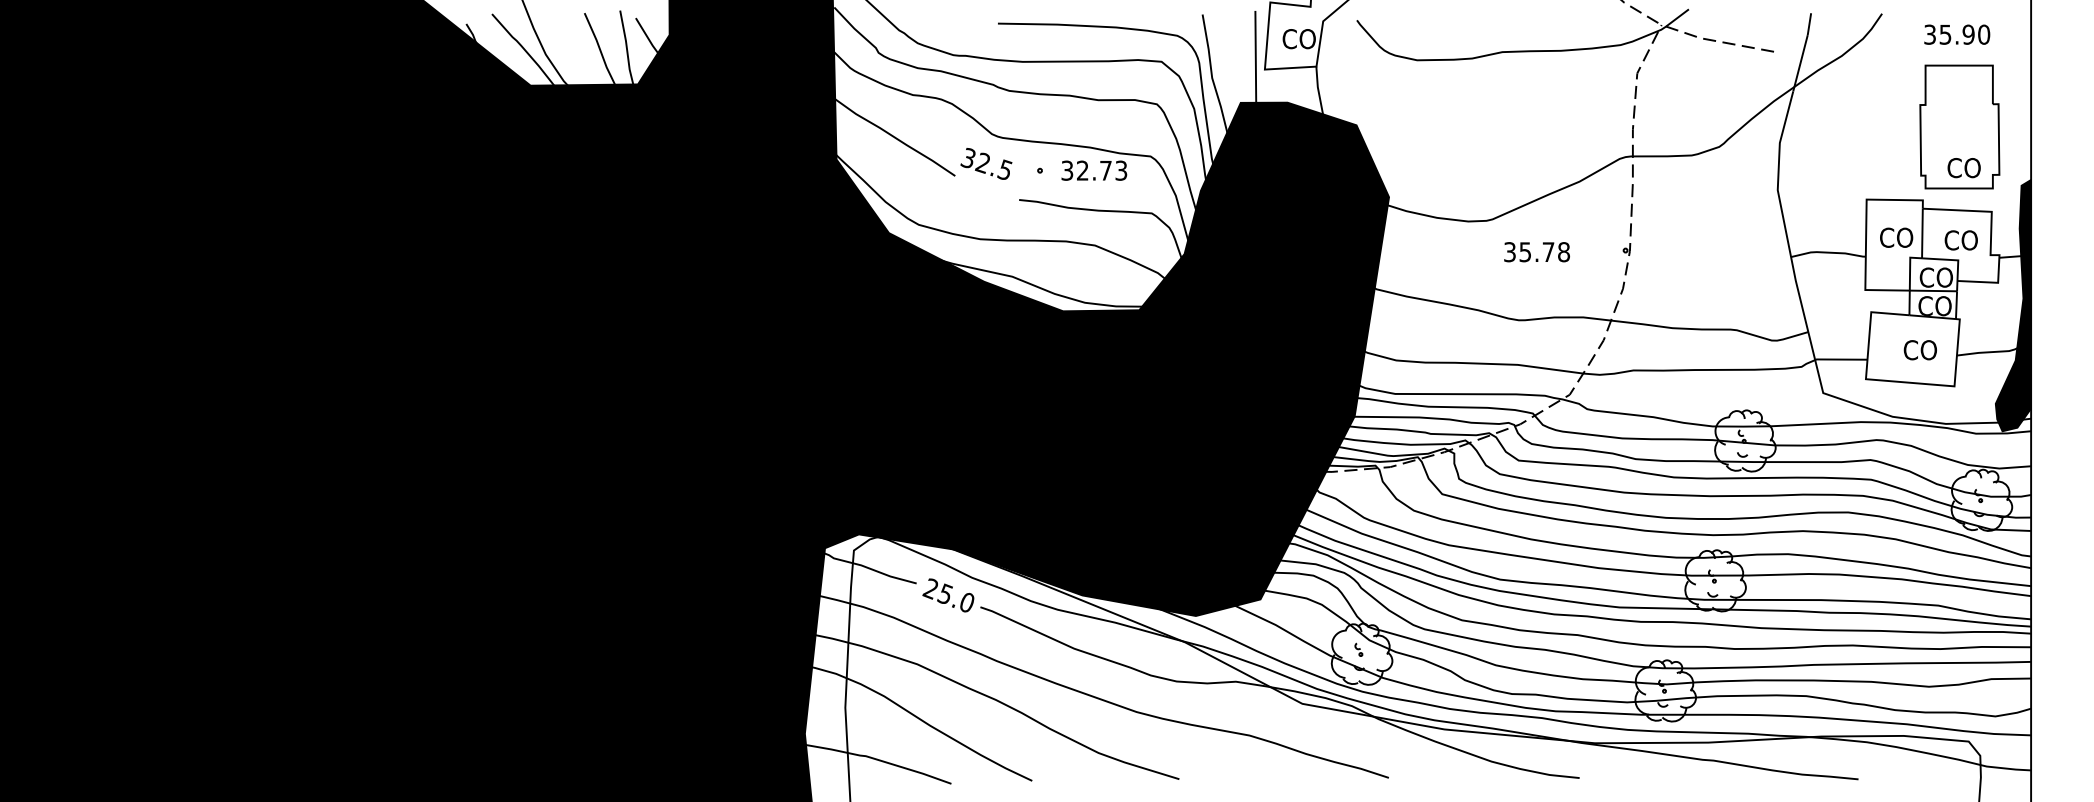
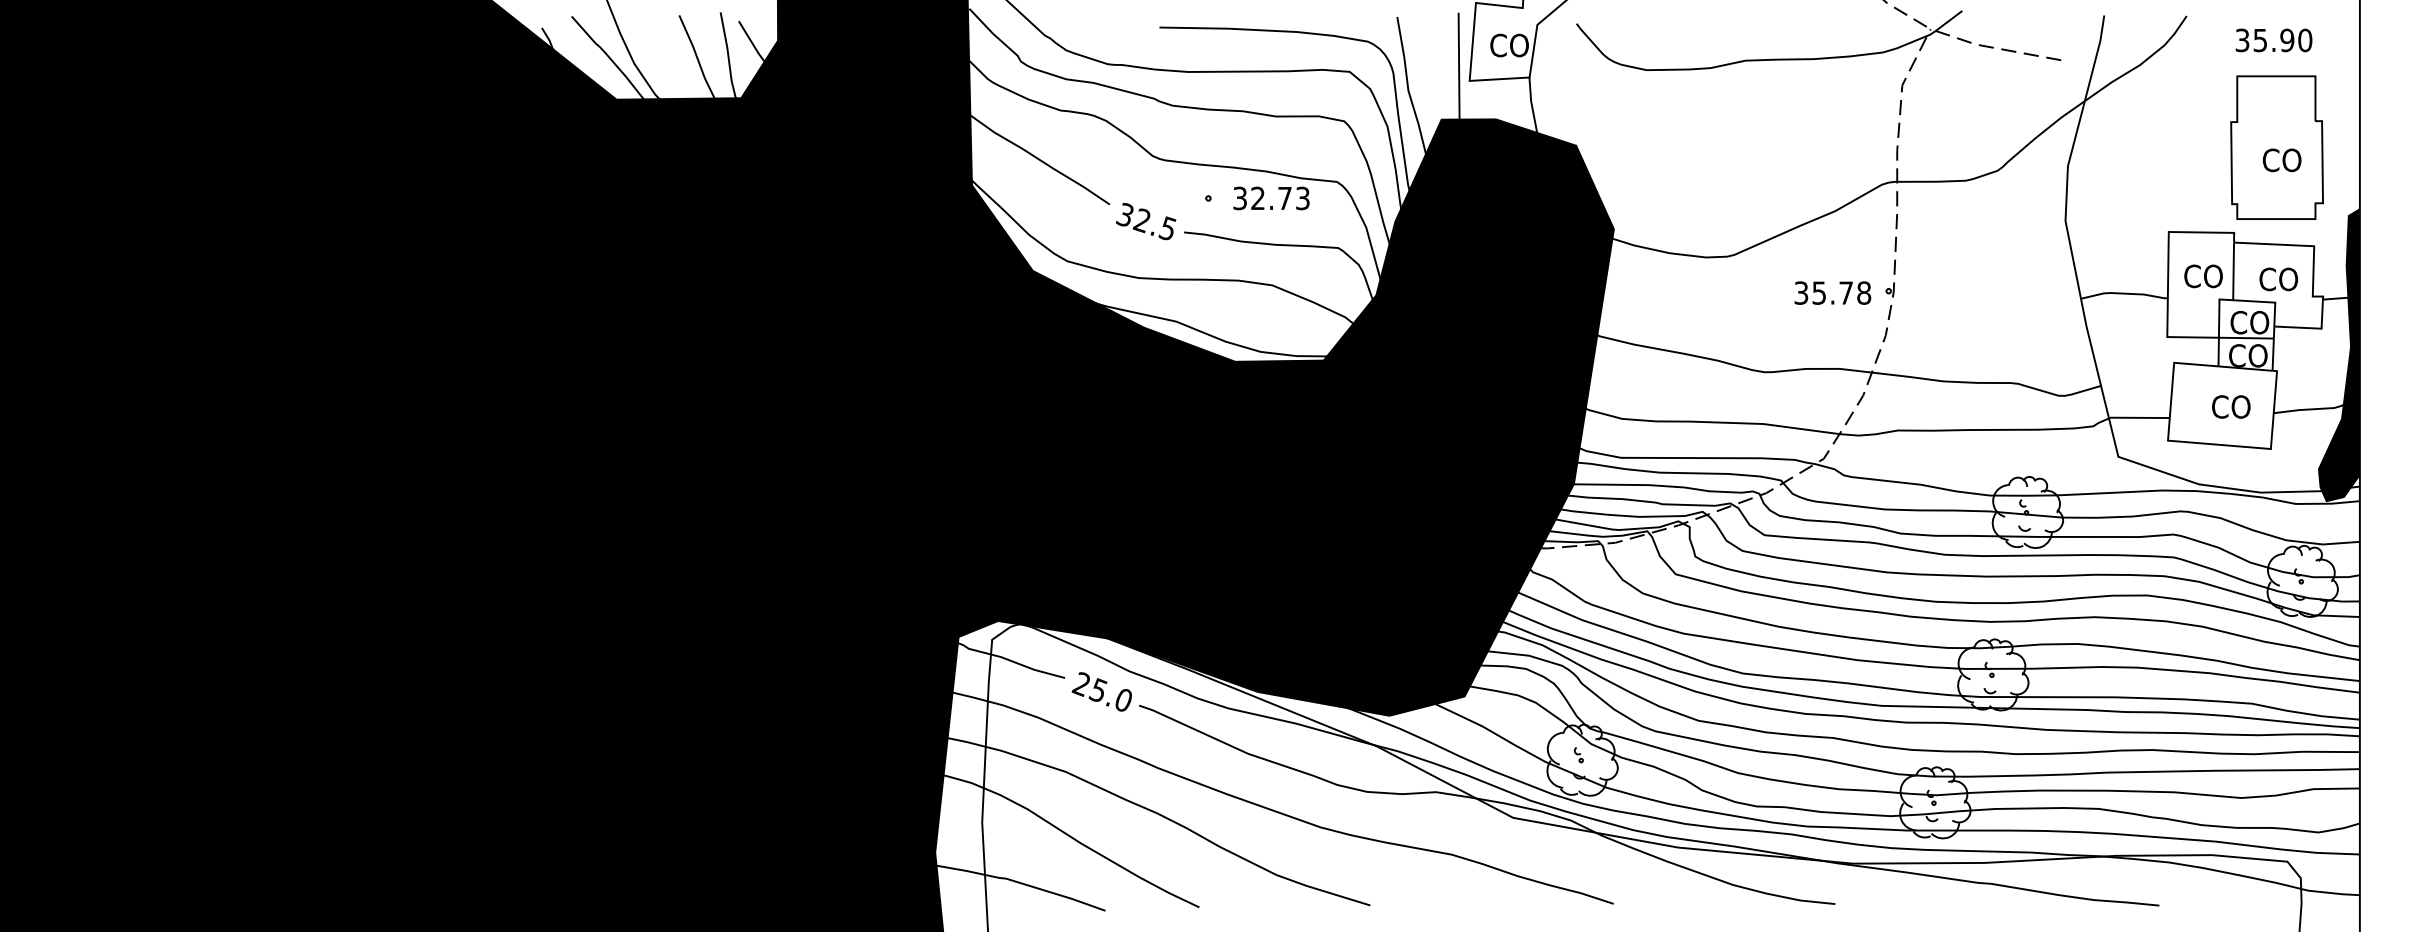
text: (986, 163) -> (1146, 221), moved
text: (1963, 168) -> (2281, 160), moved
text: (1536, 251) -> (1832, 292), moved

